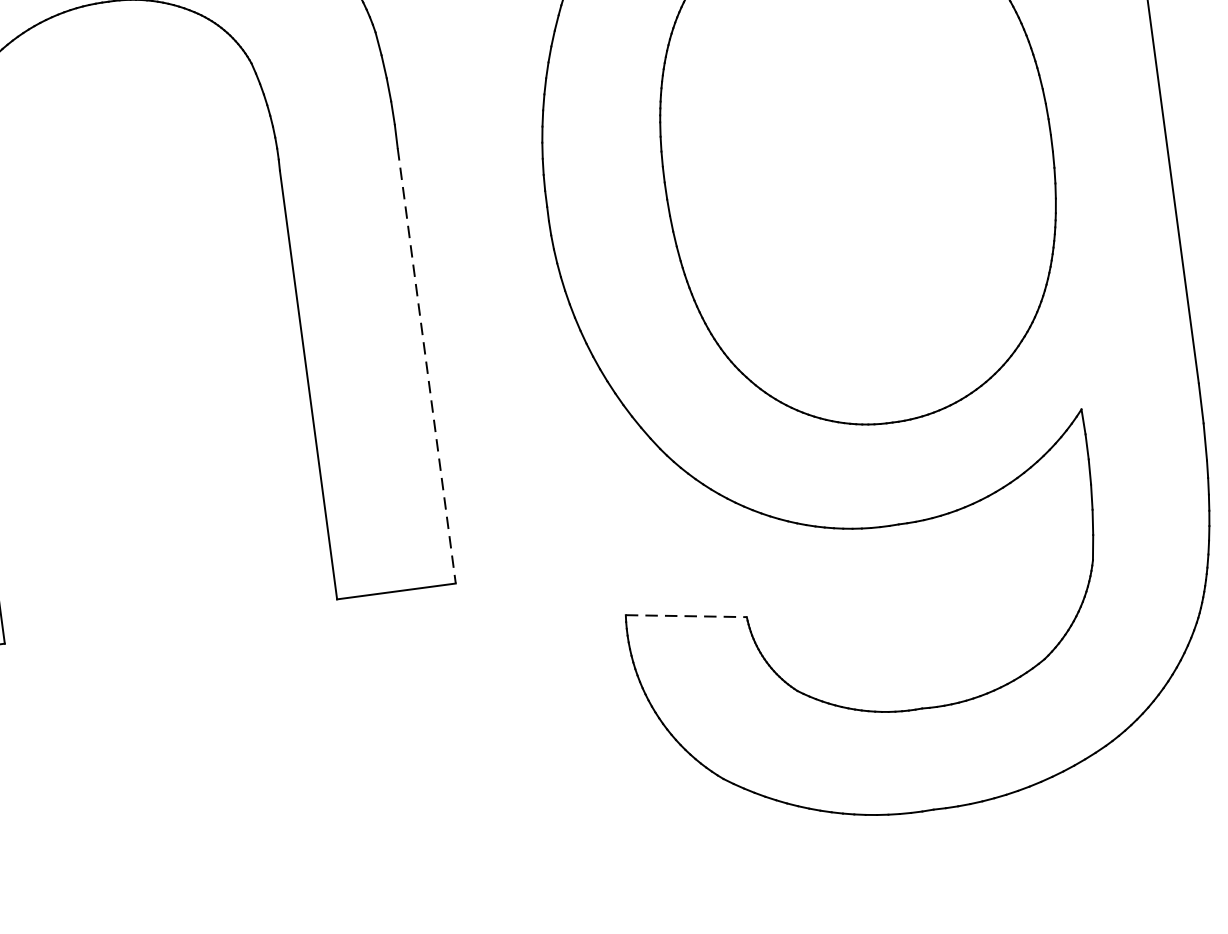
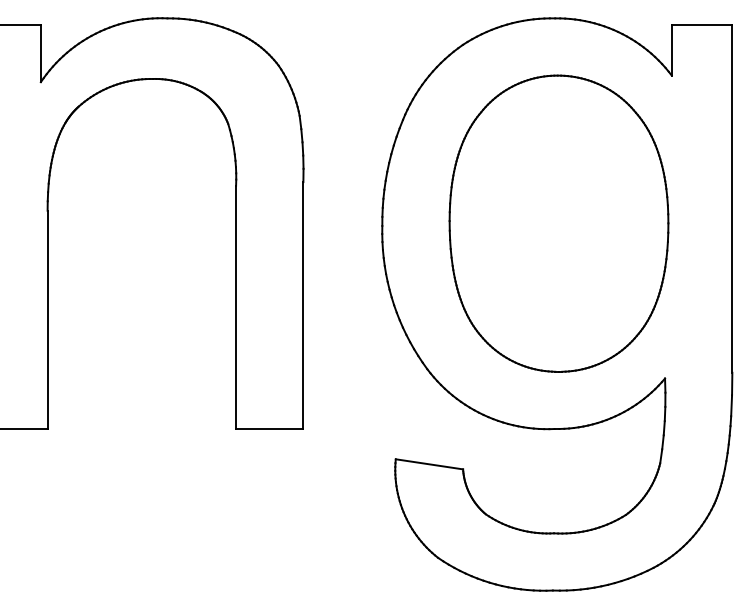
line: (427, 367) -> (303, 306), dashed -> solid
line: (686, 616) -> (429, 464), dashed -> solid

